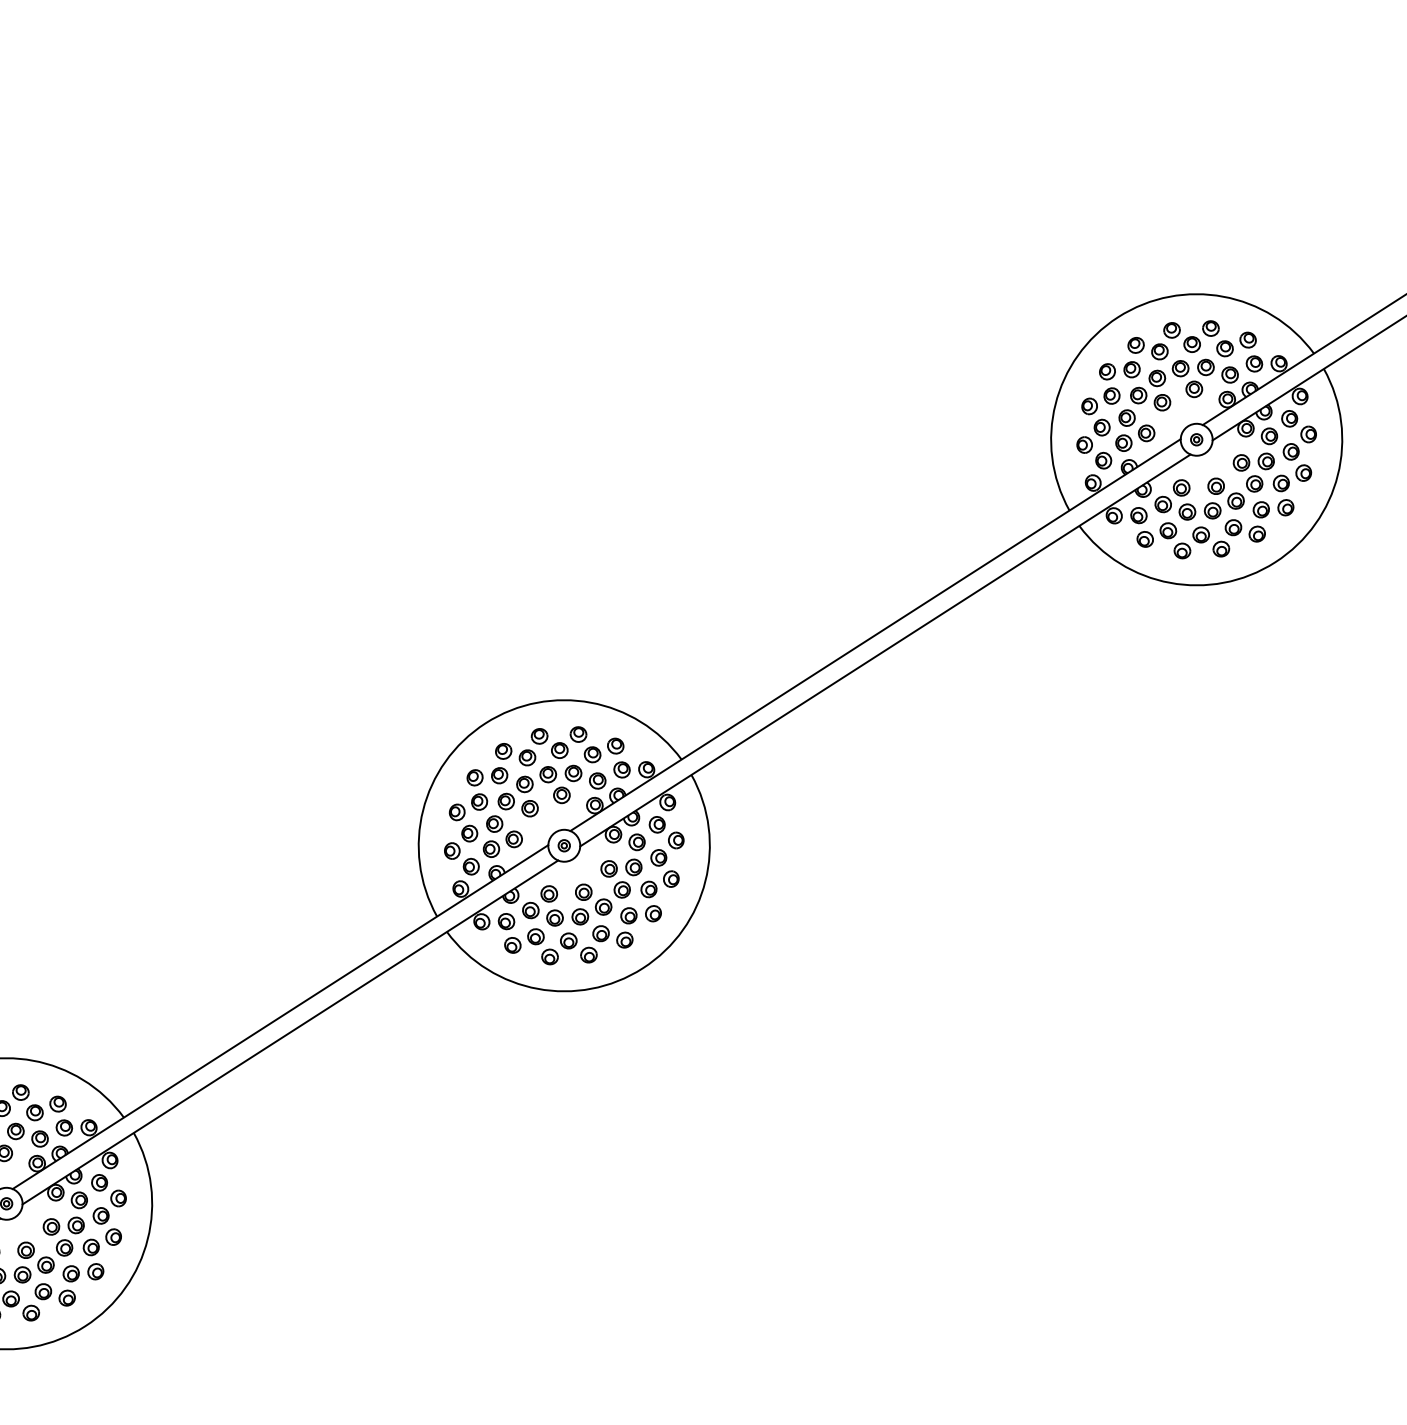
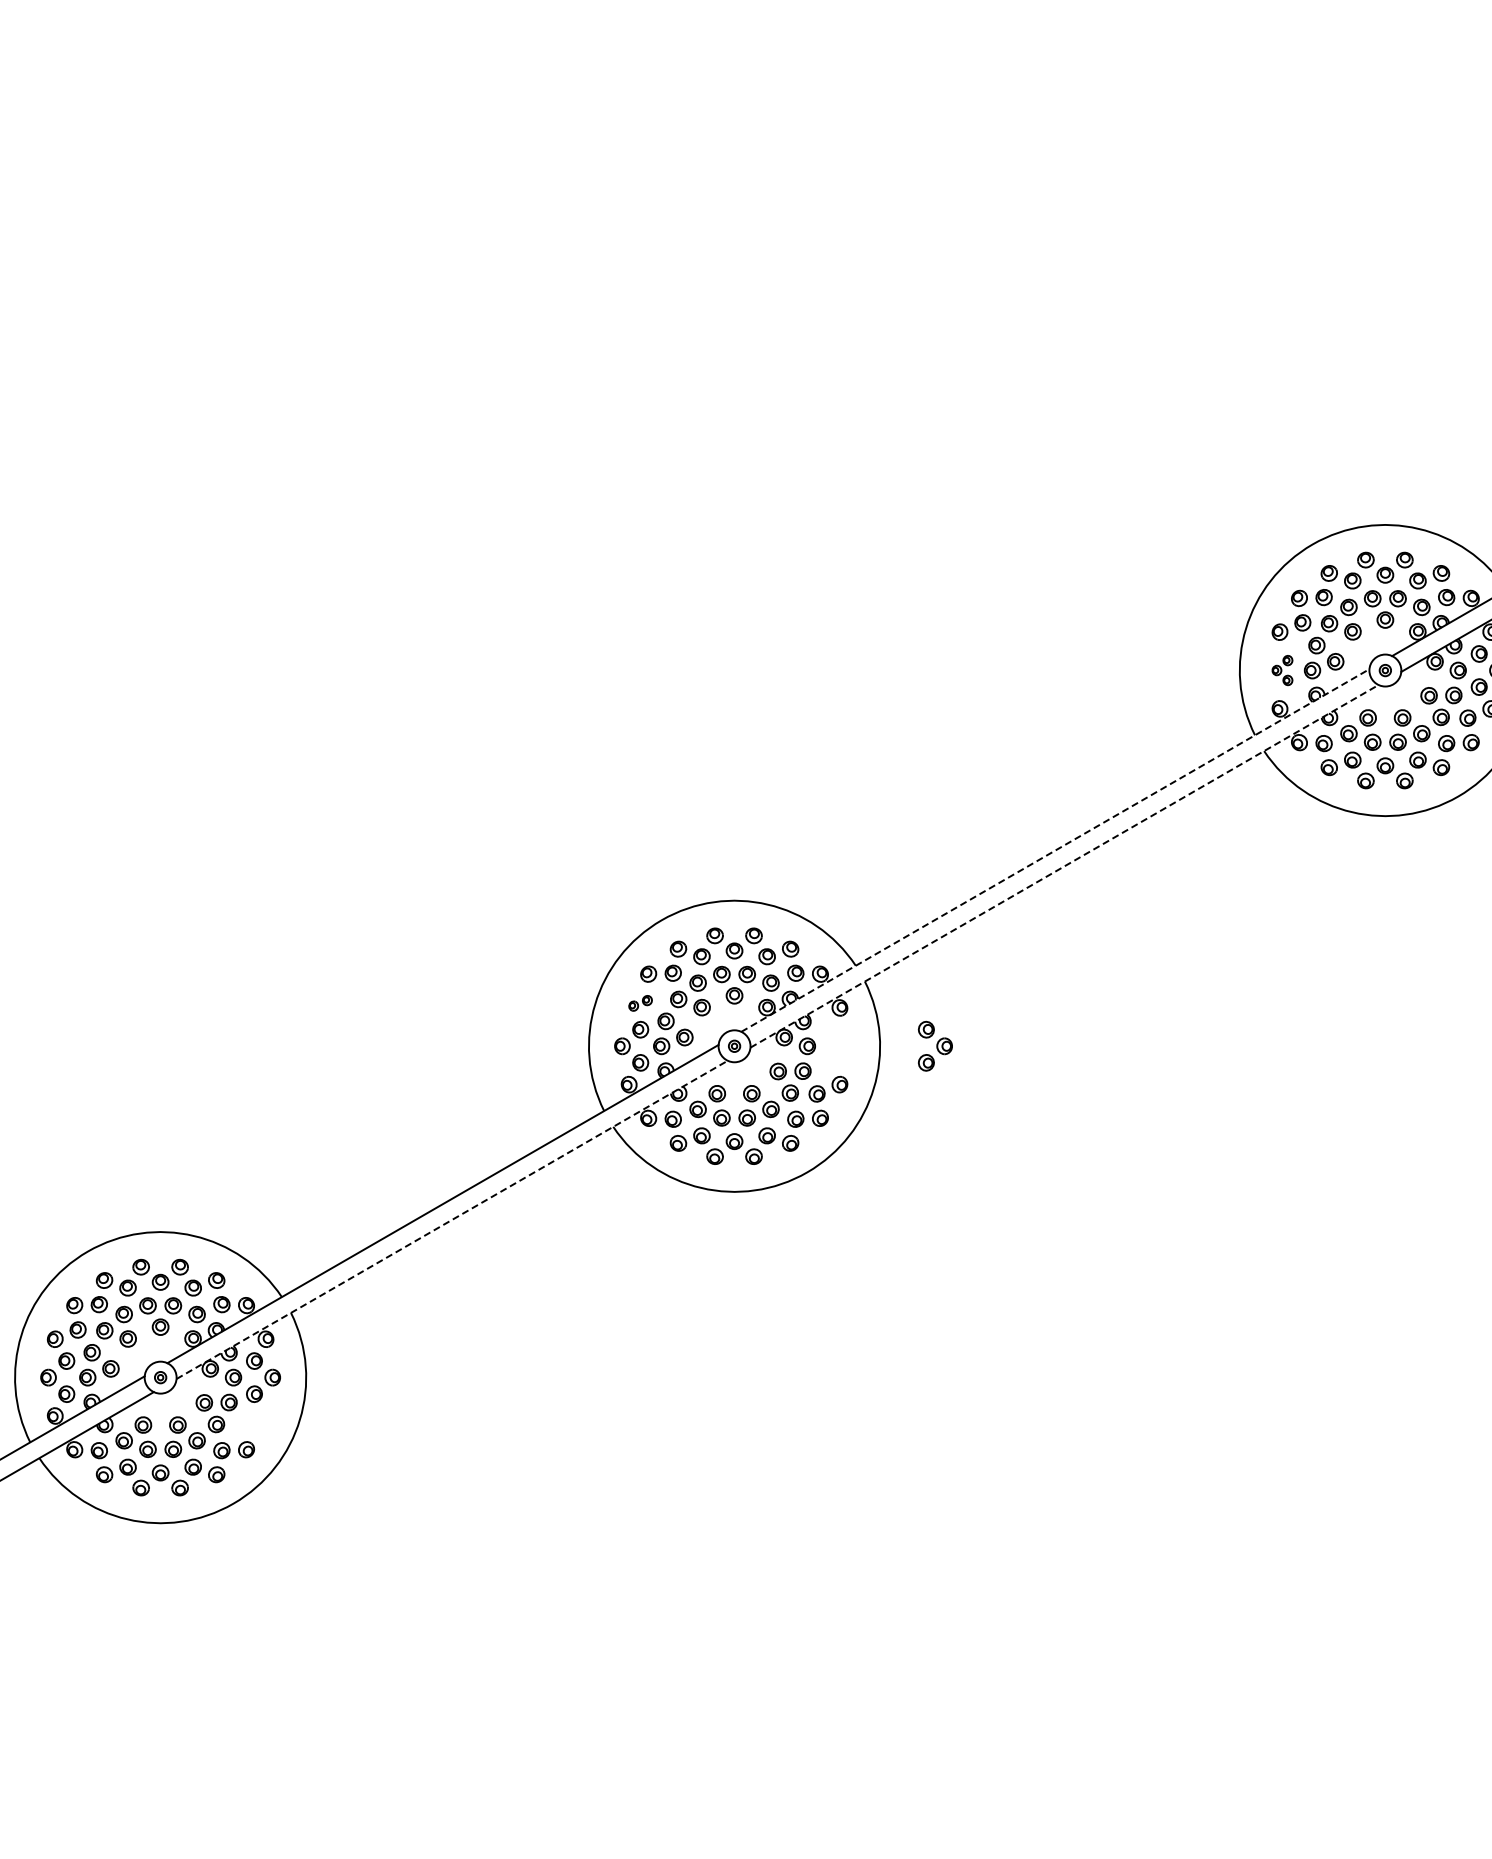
part: (1093, 444) -> (1282, 670), size x0.6
line: (875, 635) -> (1055, 850), solid -> dashed
line: (885, 650) -> (1064, 866), solid -> dashed
part: (468, 807) -> (640, 1003), size x0.6
part: (666, 840) -> (934, 1045), moved
line: (290, 1032) -> (452, 1219), solid -> dashed
part: (102, 1242) -> (254, 1420), removed

